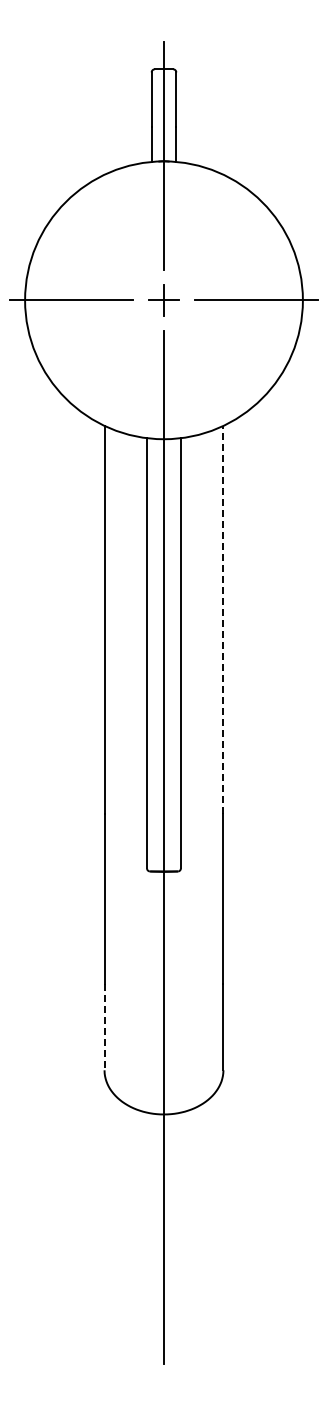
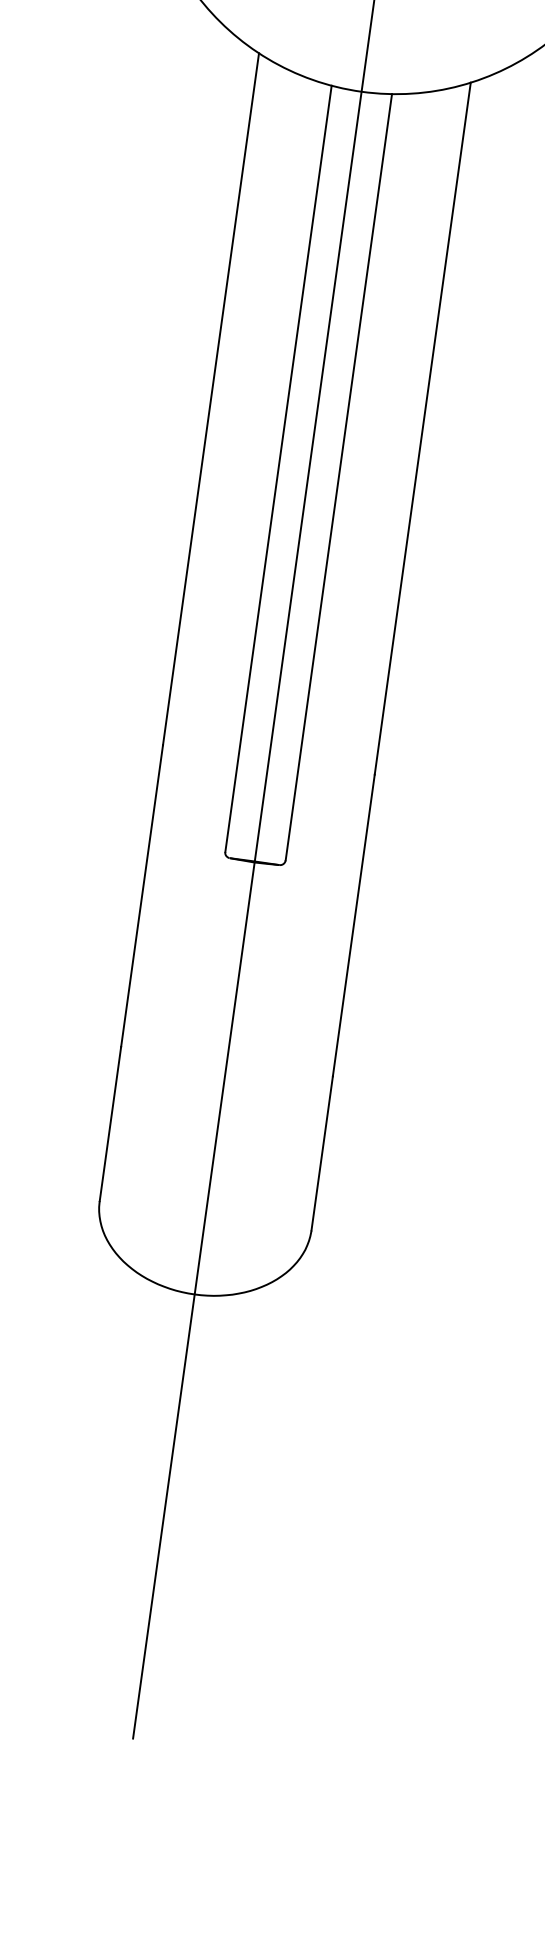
line: (223, 619) -> (423, 427), dashed -> solid
line: (104, 1027) -> (110, 1124), dashed -> solid

